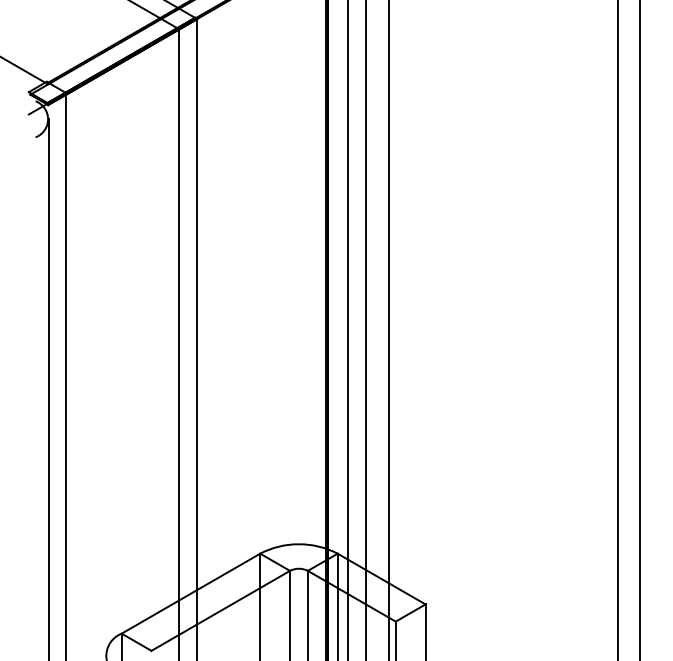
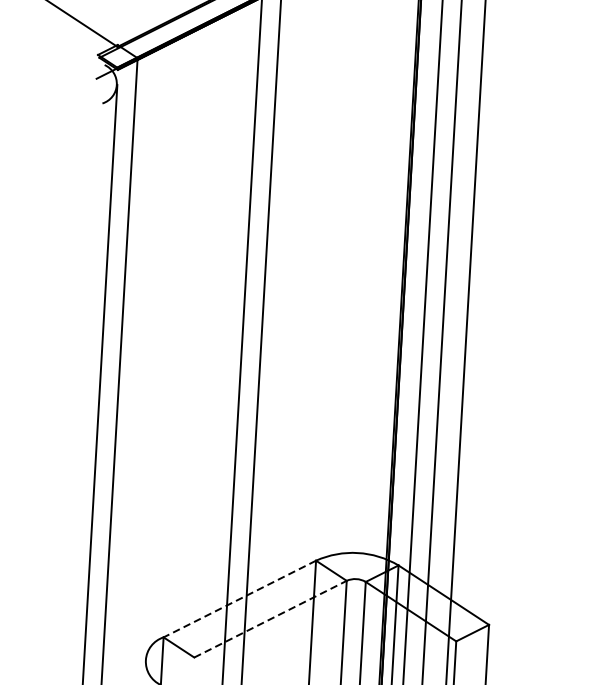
line: (190, 593) -> (239, 598), solid -> dashed
line: (220, 610) -> (270, 618), solid -> dashed

